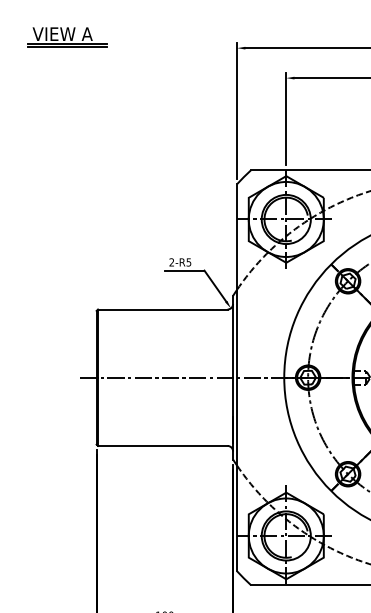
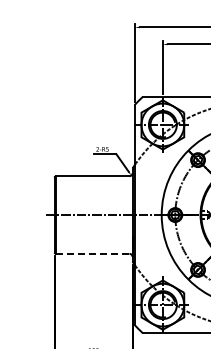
part: (67, 37) -> (38, 21), removed
line: (162, 445) -> (92, 253), solid -> dashed

